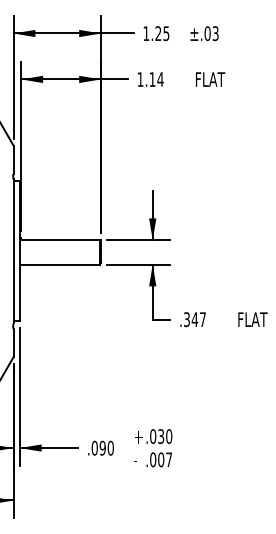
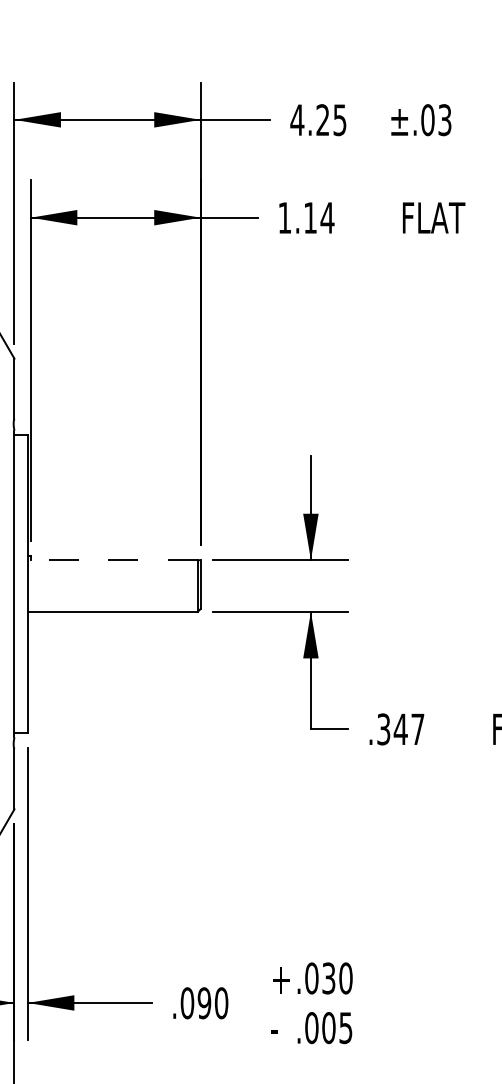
text: (146, 33) -> (297, 119), 1.25 -> 4.25
line: (59, 240) -> (112, 560), solid -> dashed
text: (169, 459) -> (346, 1027), .007 -> .005

